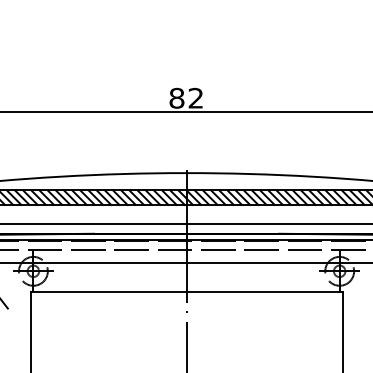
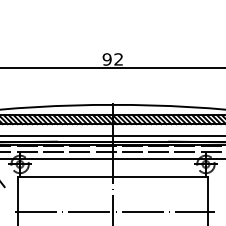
text: (175, 98) -> (106, 59), 82 -> 92
line: (188, 348) -> (114, 211), added

